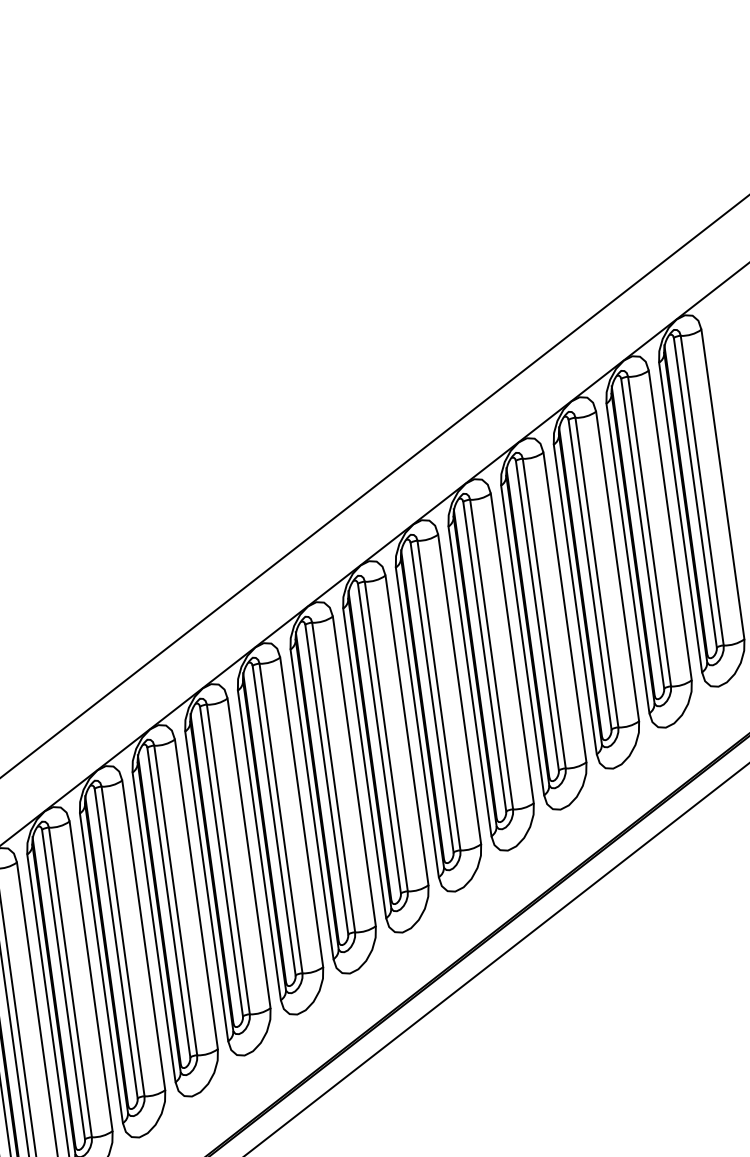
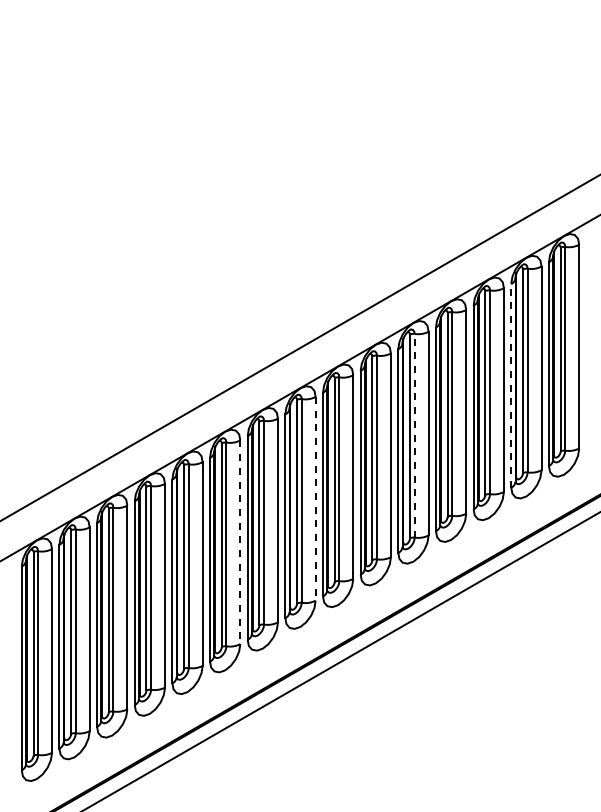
line: (628, 557) -> (511, 385), solid -> dashed
line: (491, 654) -> (414, 435), solid -> dashed
line: (354, 770) -> (315, 498), solid -> dashed
line: (249, 853) -> (240, 542), solid -> dashed

